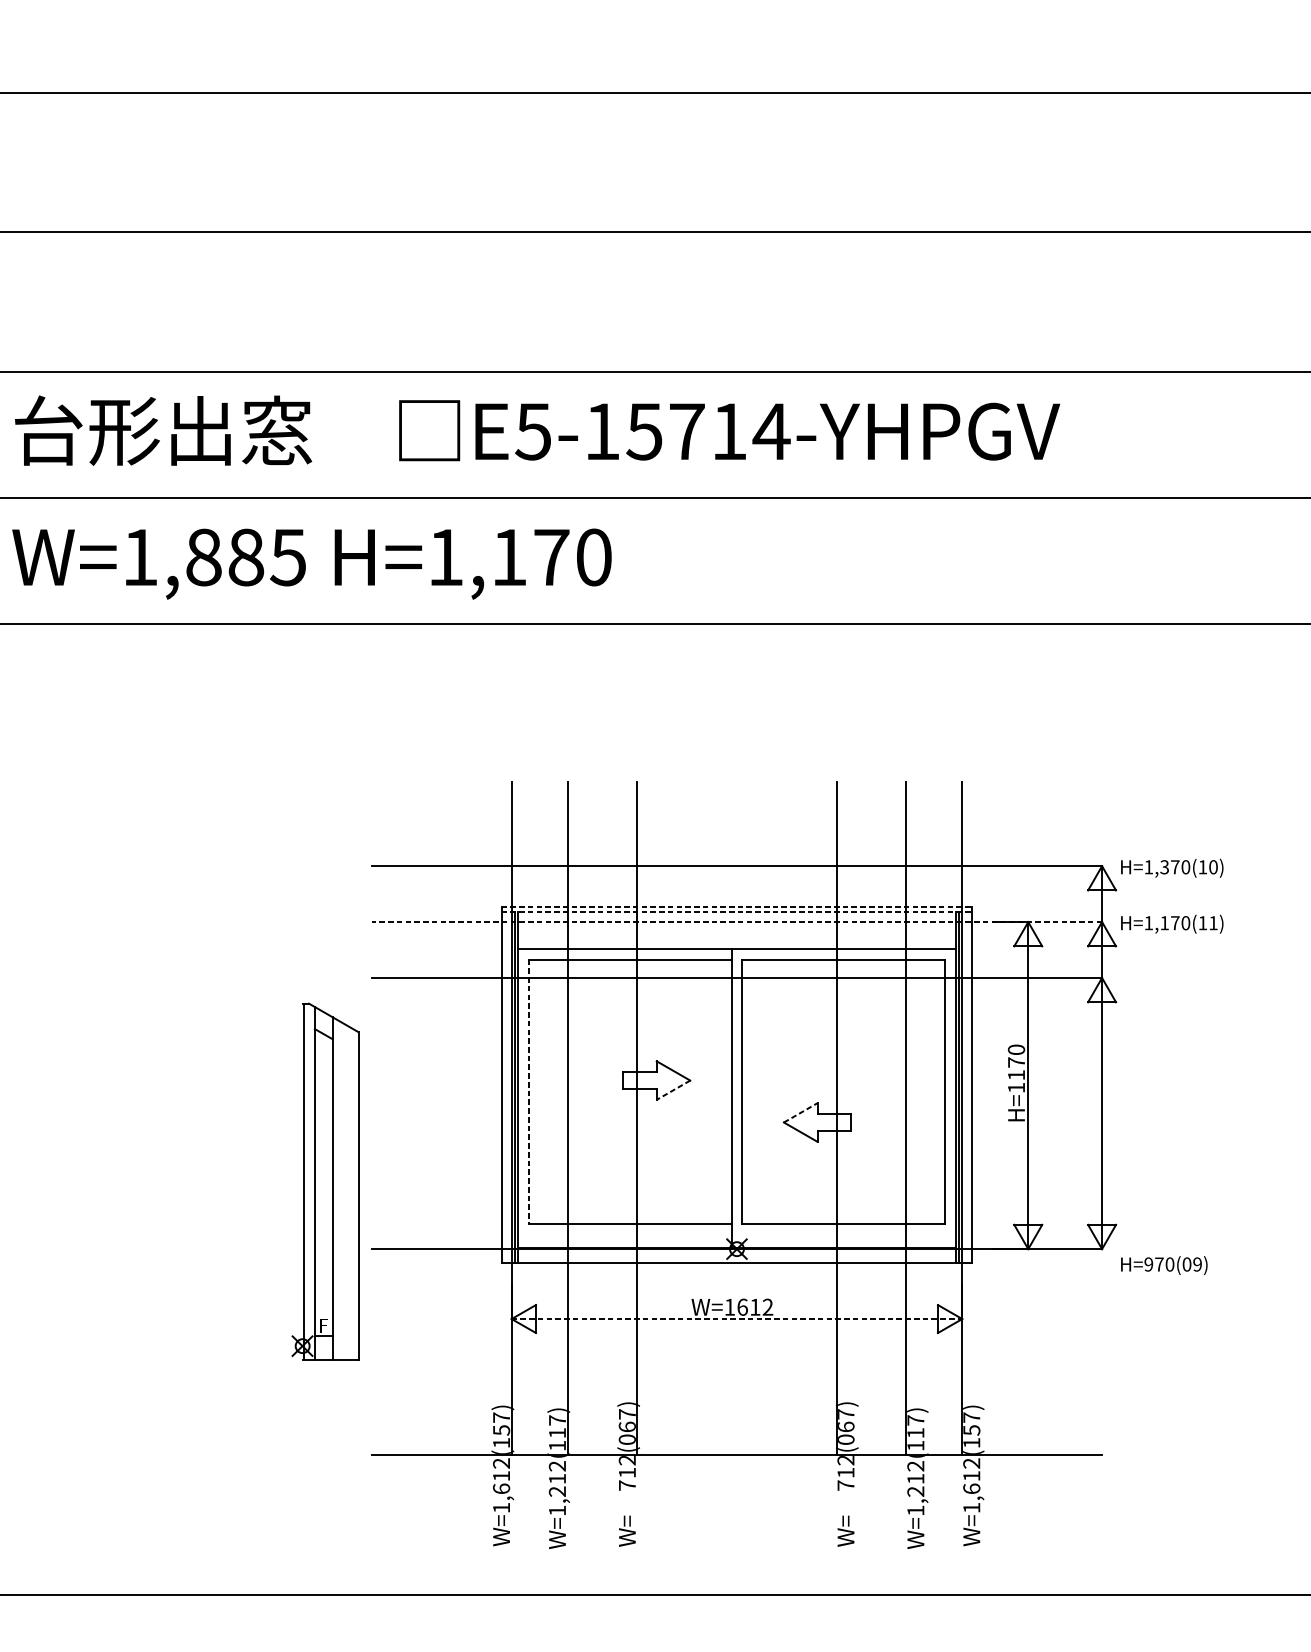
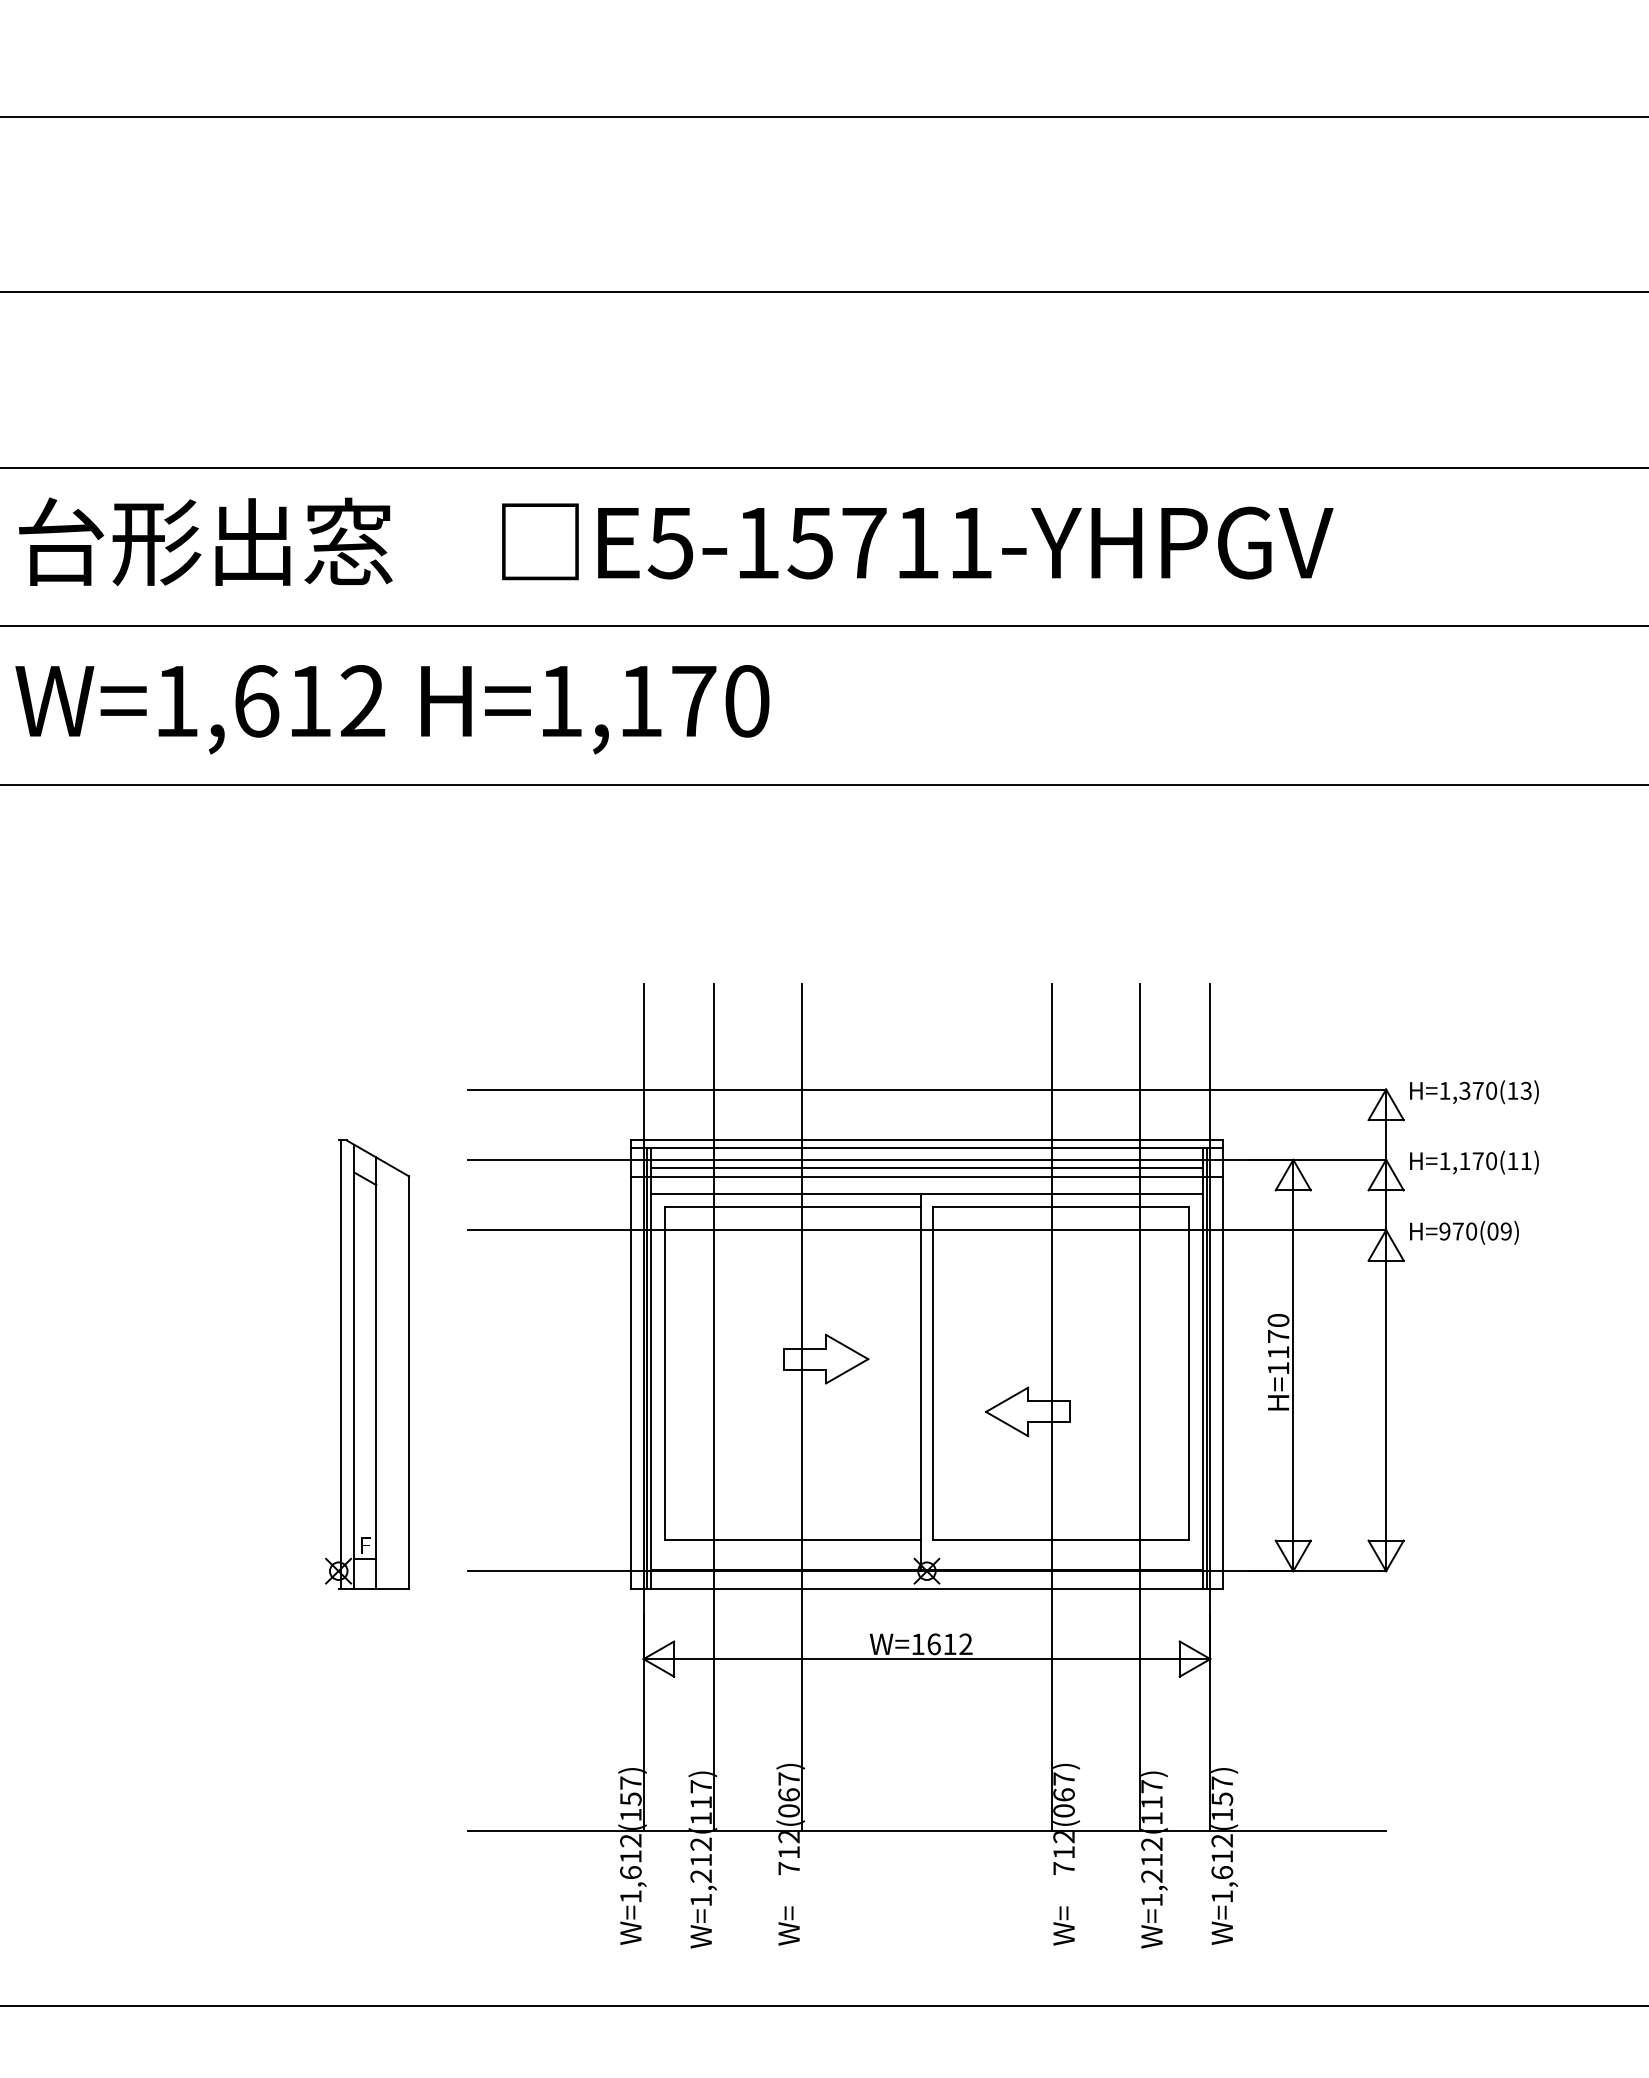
text: (771, 432) -> (970, 543), E5-15714-YHPGV -> E5-15711-YHPGV
text: (246, 557) -> (309, 701), W=1,885 -> W=1,612
text: (1212, 866) -> (1525, 1090), H=1,370(10) -> H=1,370(13)
line: (737, 906) -> (927, 1140), dashed -> solid
line: (737, 912) -> (927, 1147), dashed -> solid
line: (736, 921) -> (926, 1159), dashed -> solid
line: (736, 928) -> (926, 1168), added
line: (736, 936) -> (926, 1177), added
line: (672, 1090) -> (846, 1371), dashed -> solid
line: (529, 1091) -> (665, 1373), dashed -> solid
line: (801, 1112) -> (1007, 1399), dashed -> solid
part: (325, 1181) -> (367, 1364), moved
text: (1164, 1265) -> (1464, 1232), moved
line: (737, 1319) -> (927, 1659), dashed -> solid

